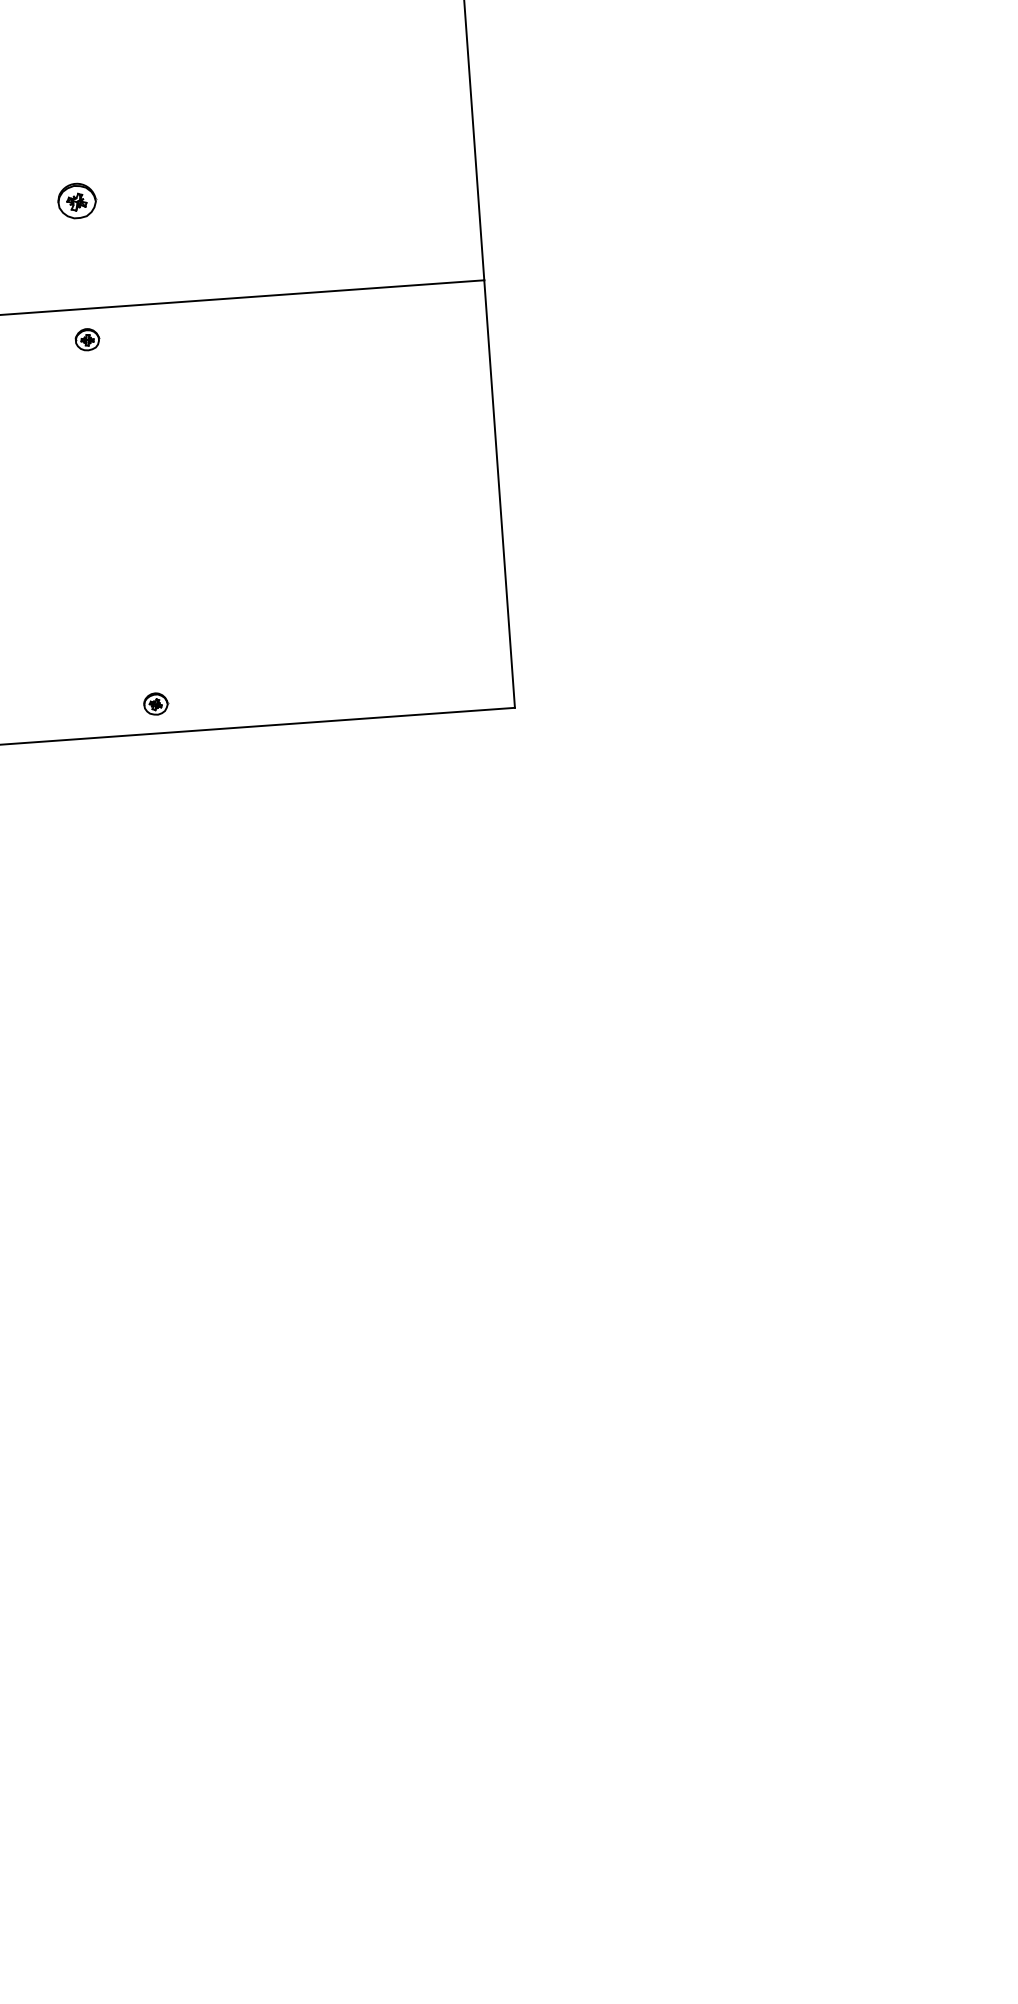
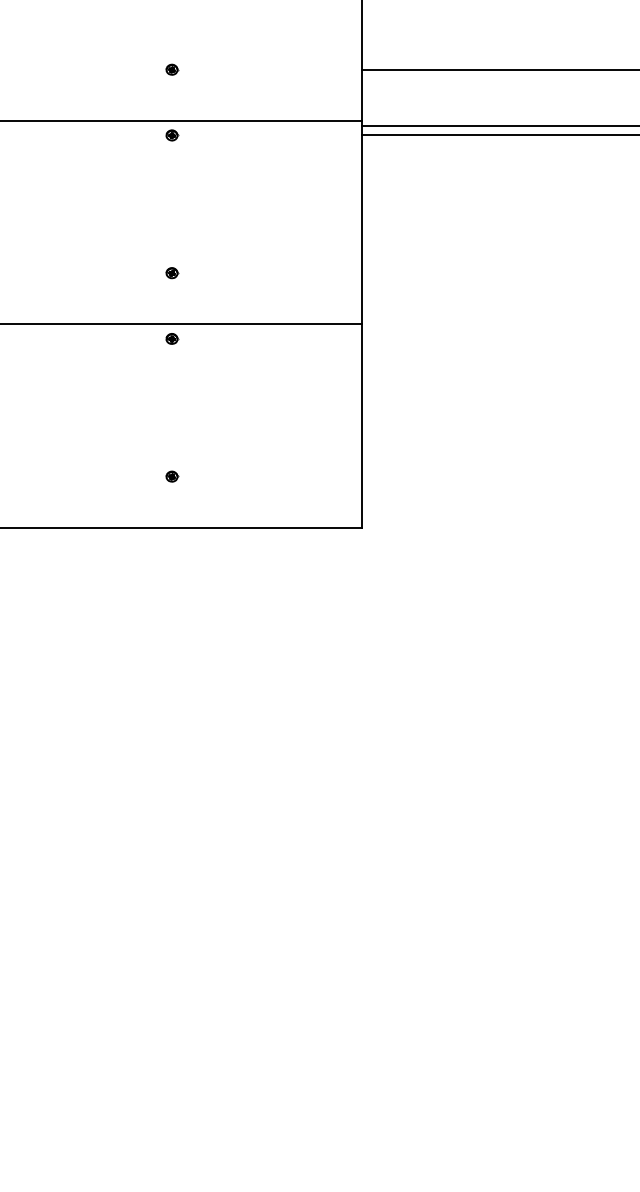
part: (78, 202) -> (172, 273), size x0.62
part: (156, 703) -> (172, 476), moved

